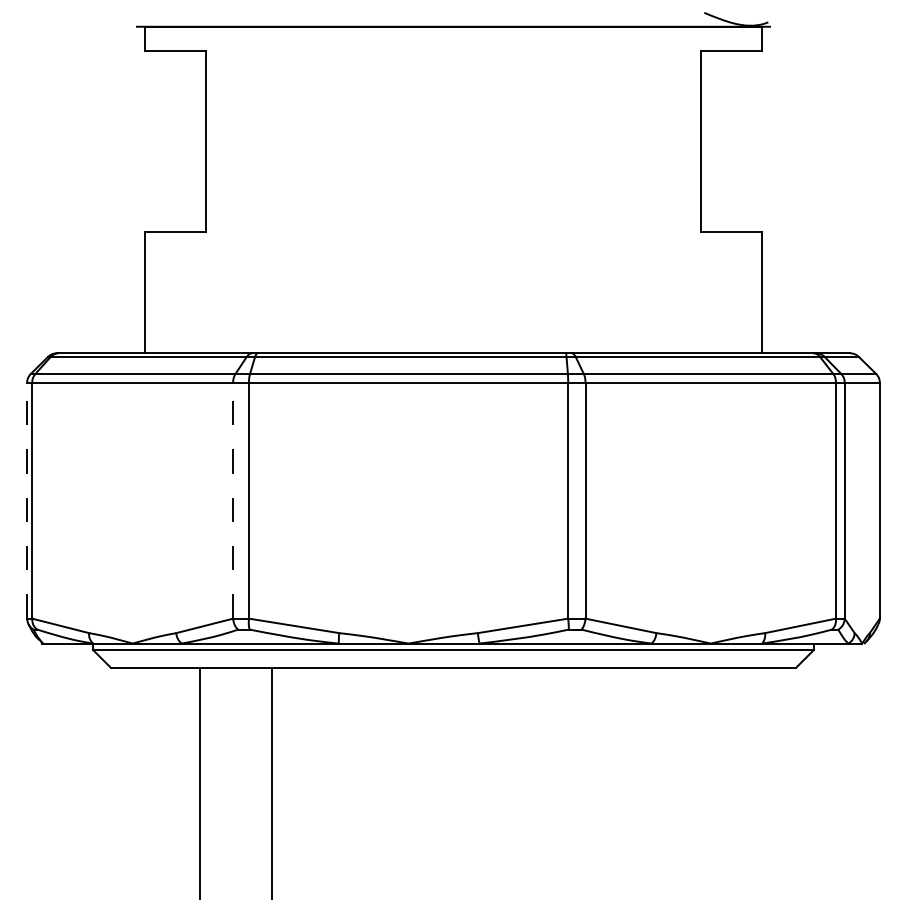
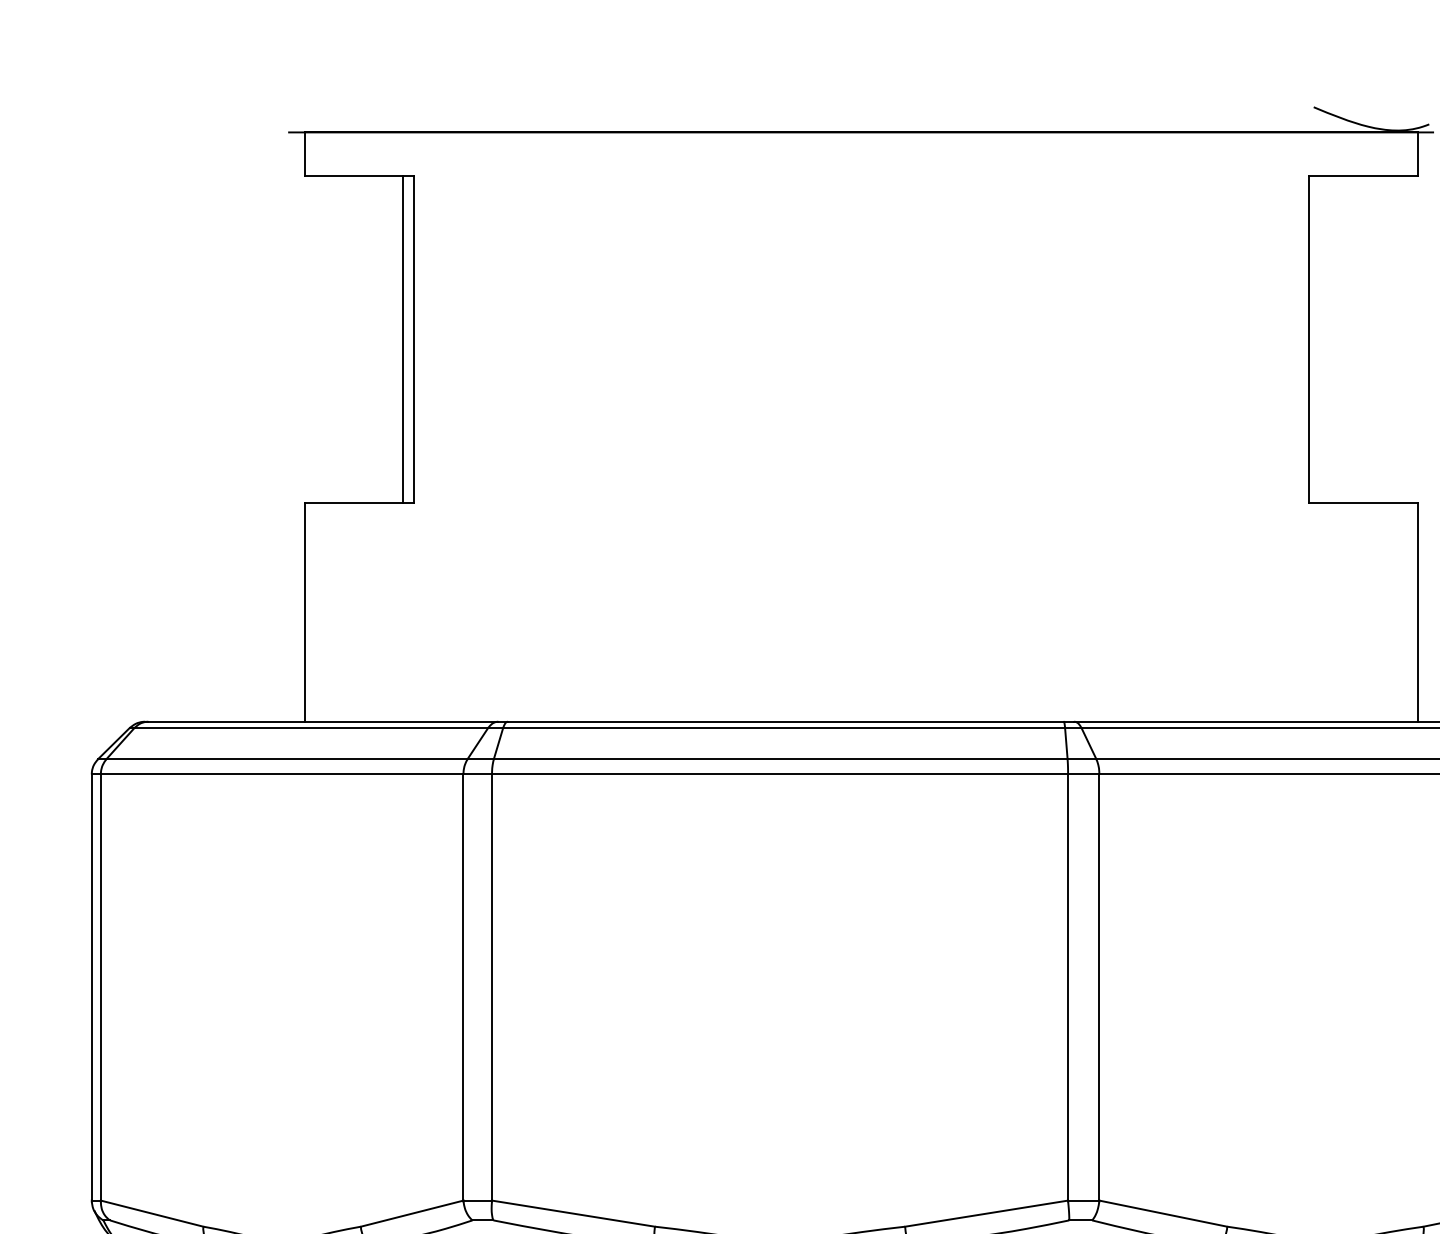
line: (199, 141) -> (402, 339), added
line: (27, 500) -> (92, 987), dashed -> solid
line: (233, 500) -> (464, 987), dashed -> solid

